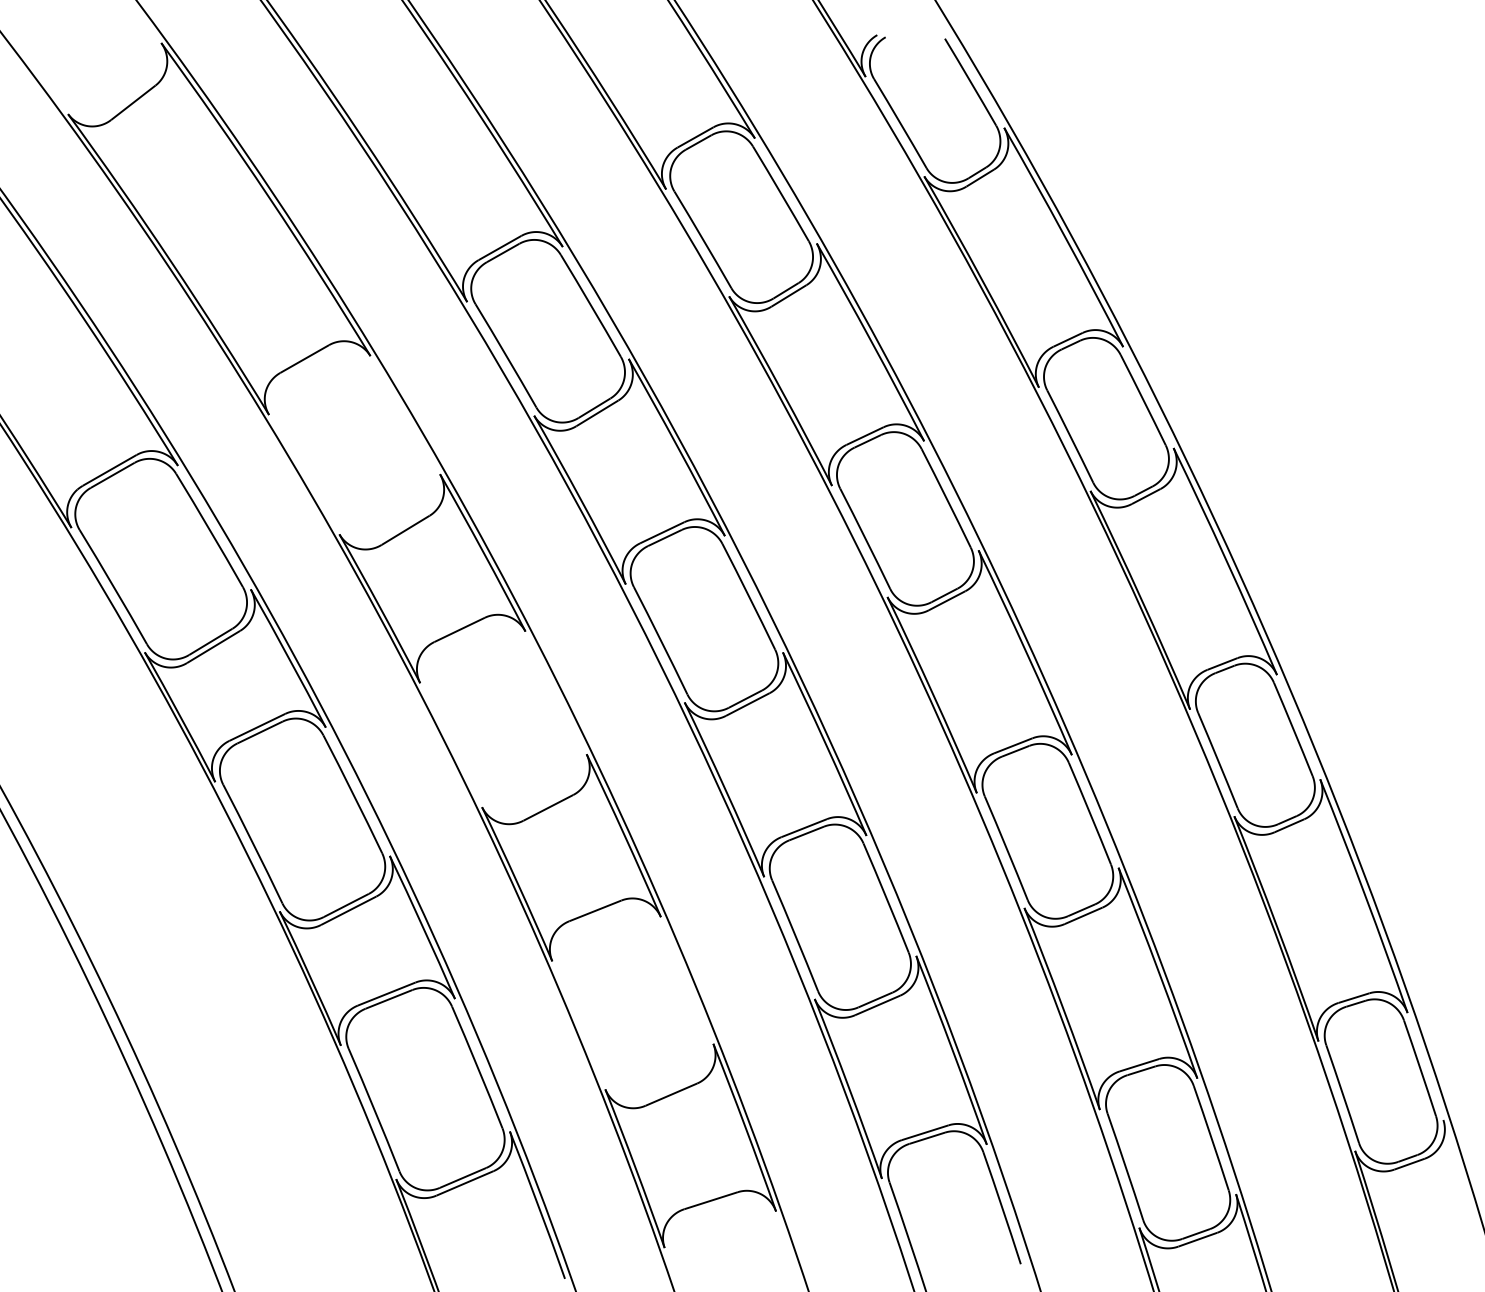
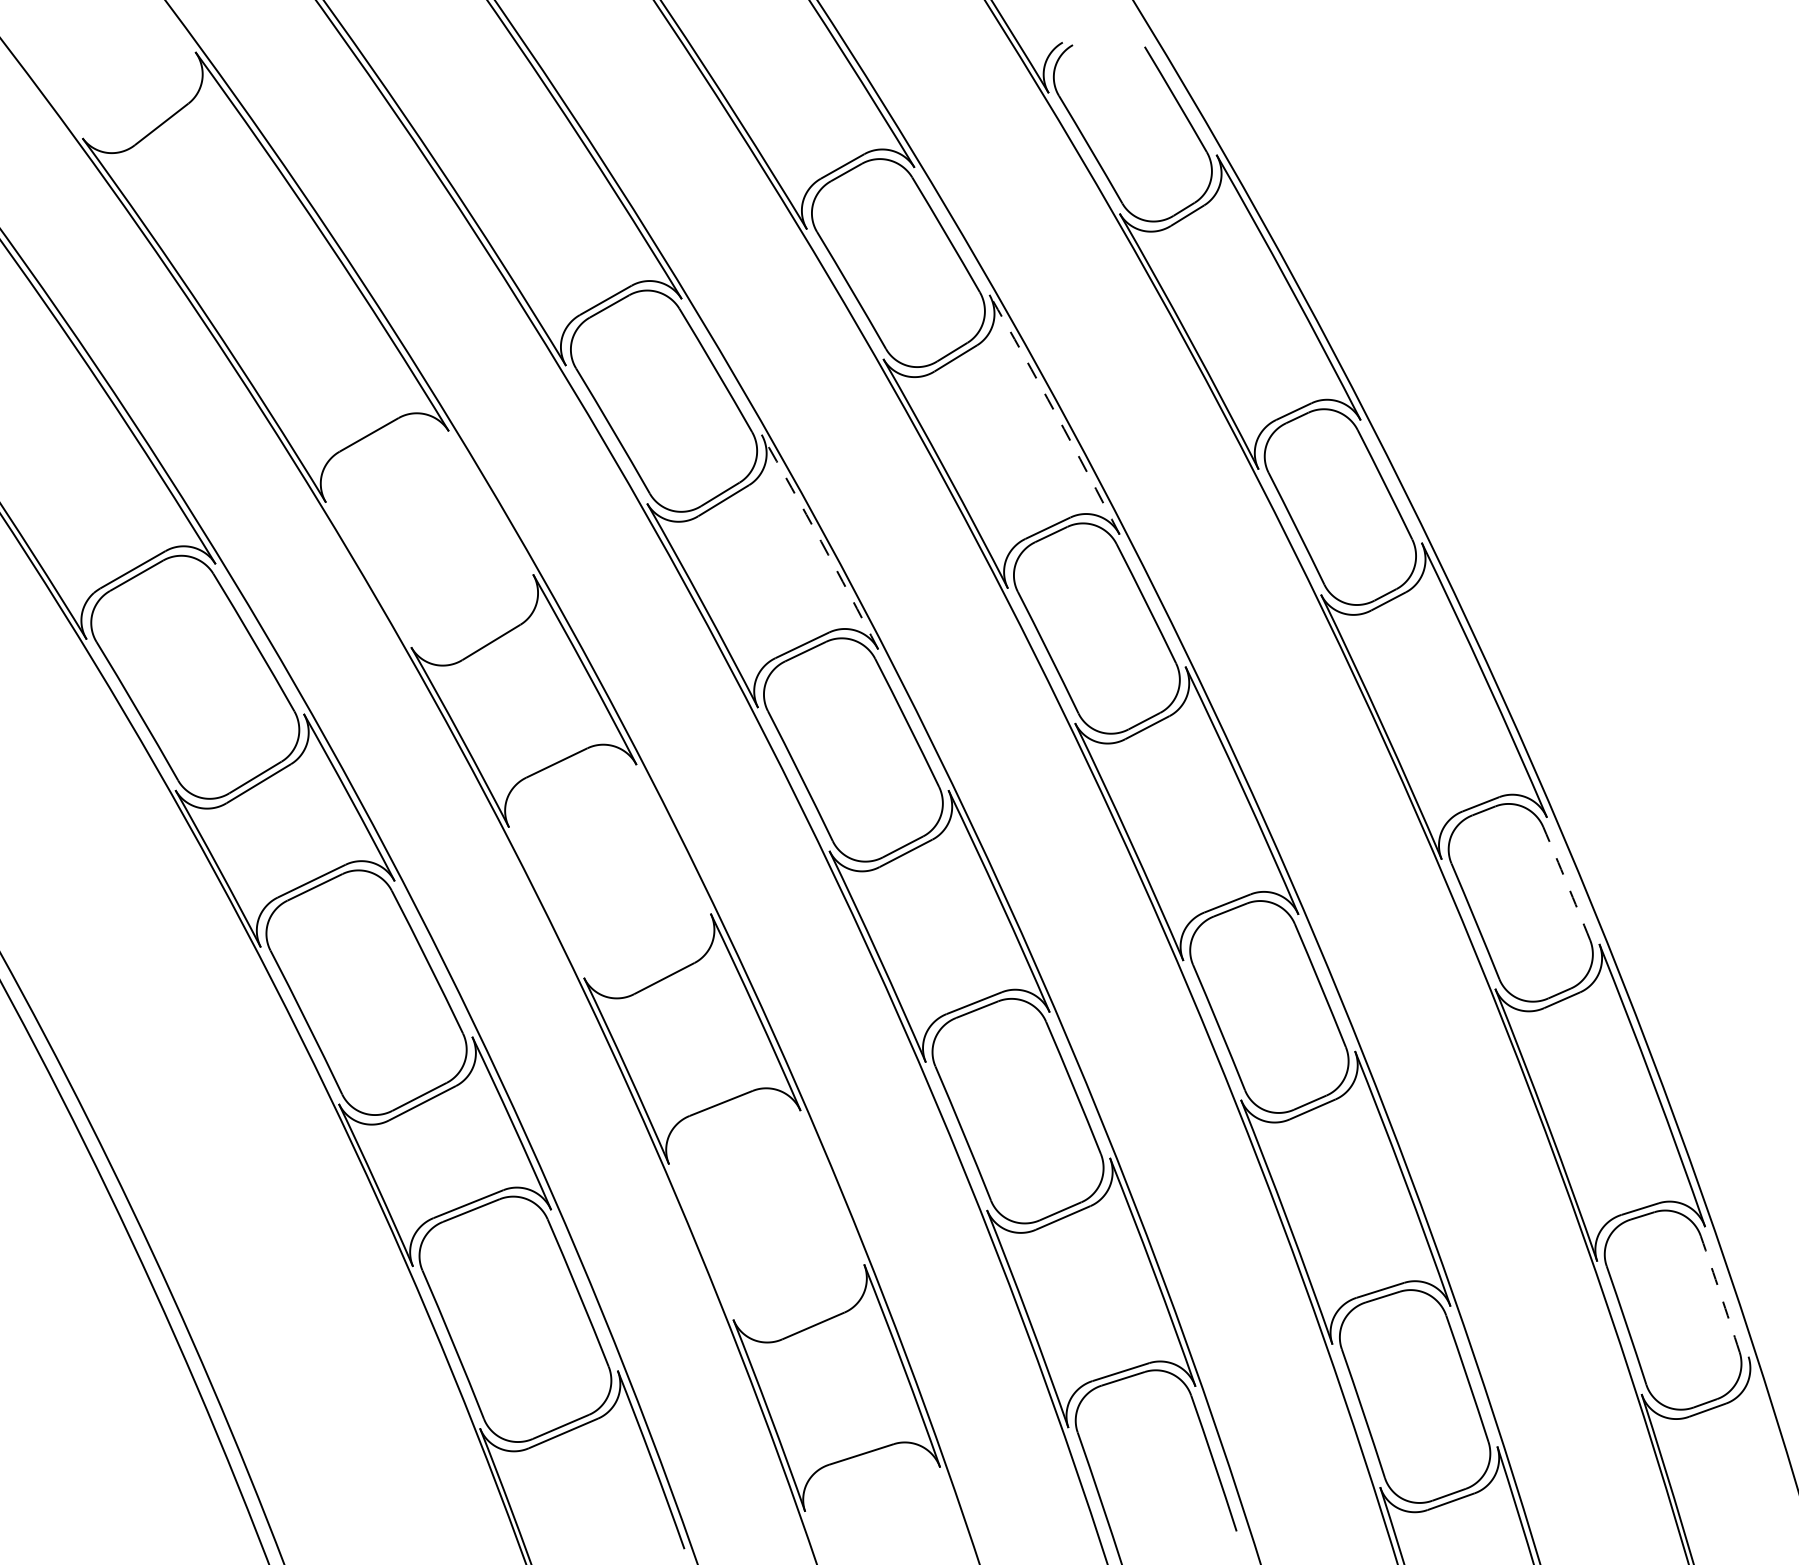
arc: (871, 341) -> (1055, 413), solid -> dashed
arc: (678, 447) -> (821, 541), solid -> dashed
arc: (1293, 729) -> (1567, 883), solid -> dashed
arc: (1420, 1068) -> (1720, 1294), solid -> dashed

